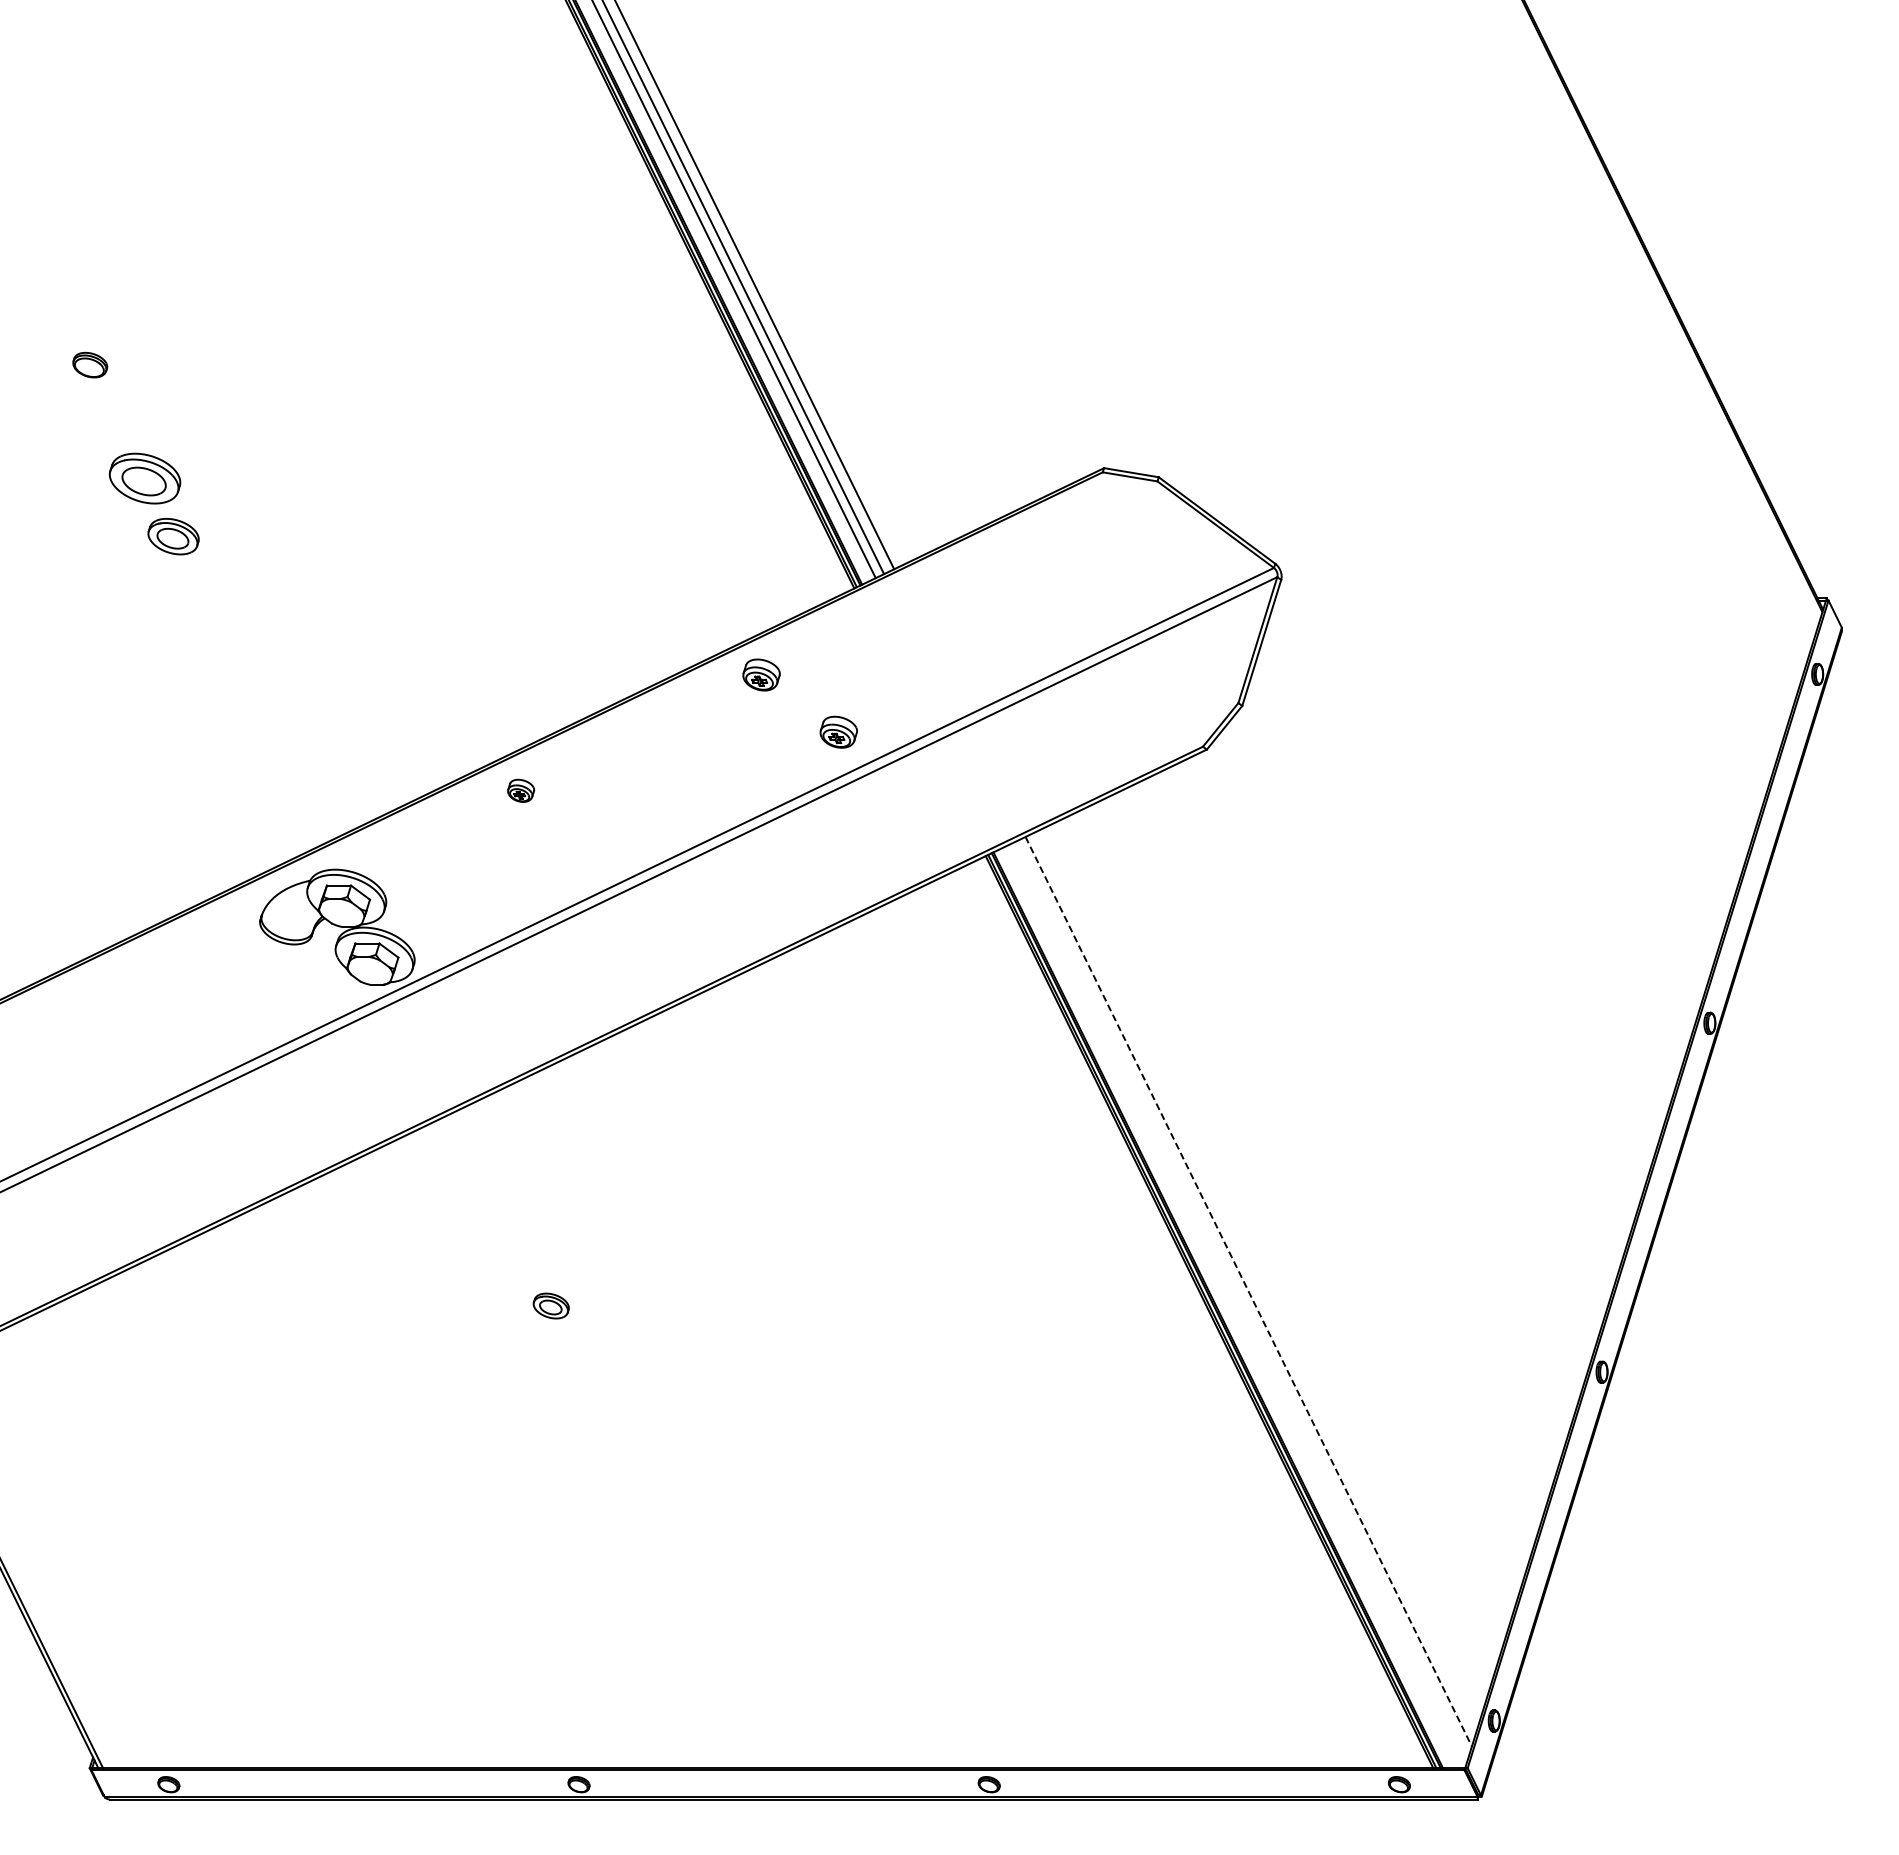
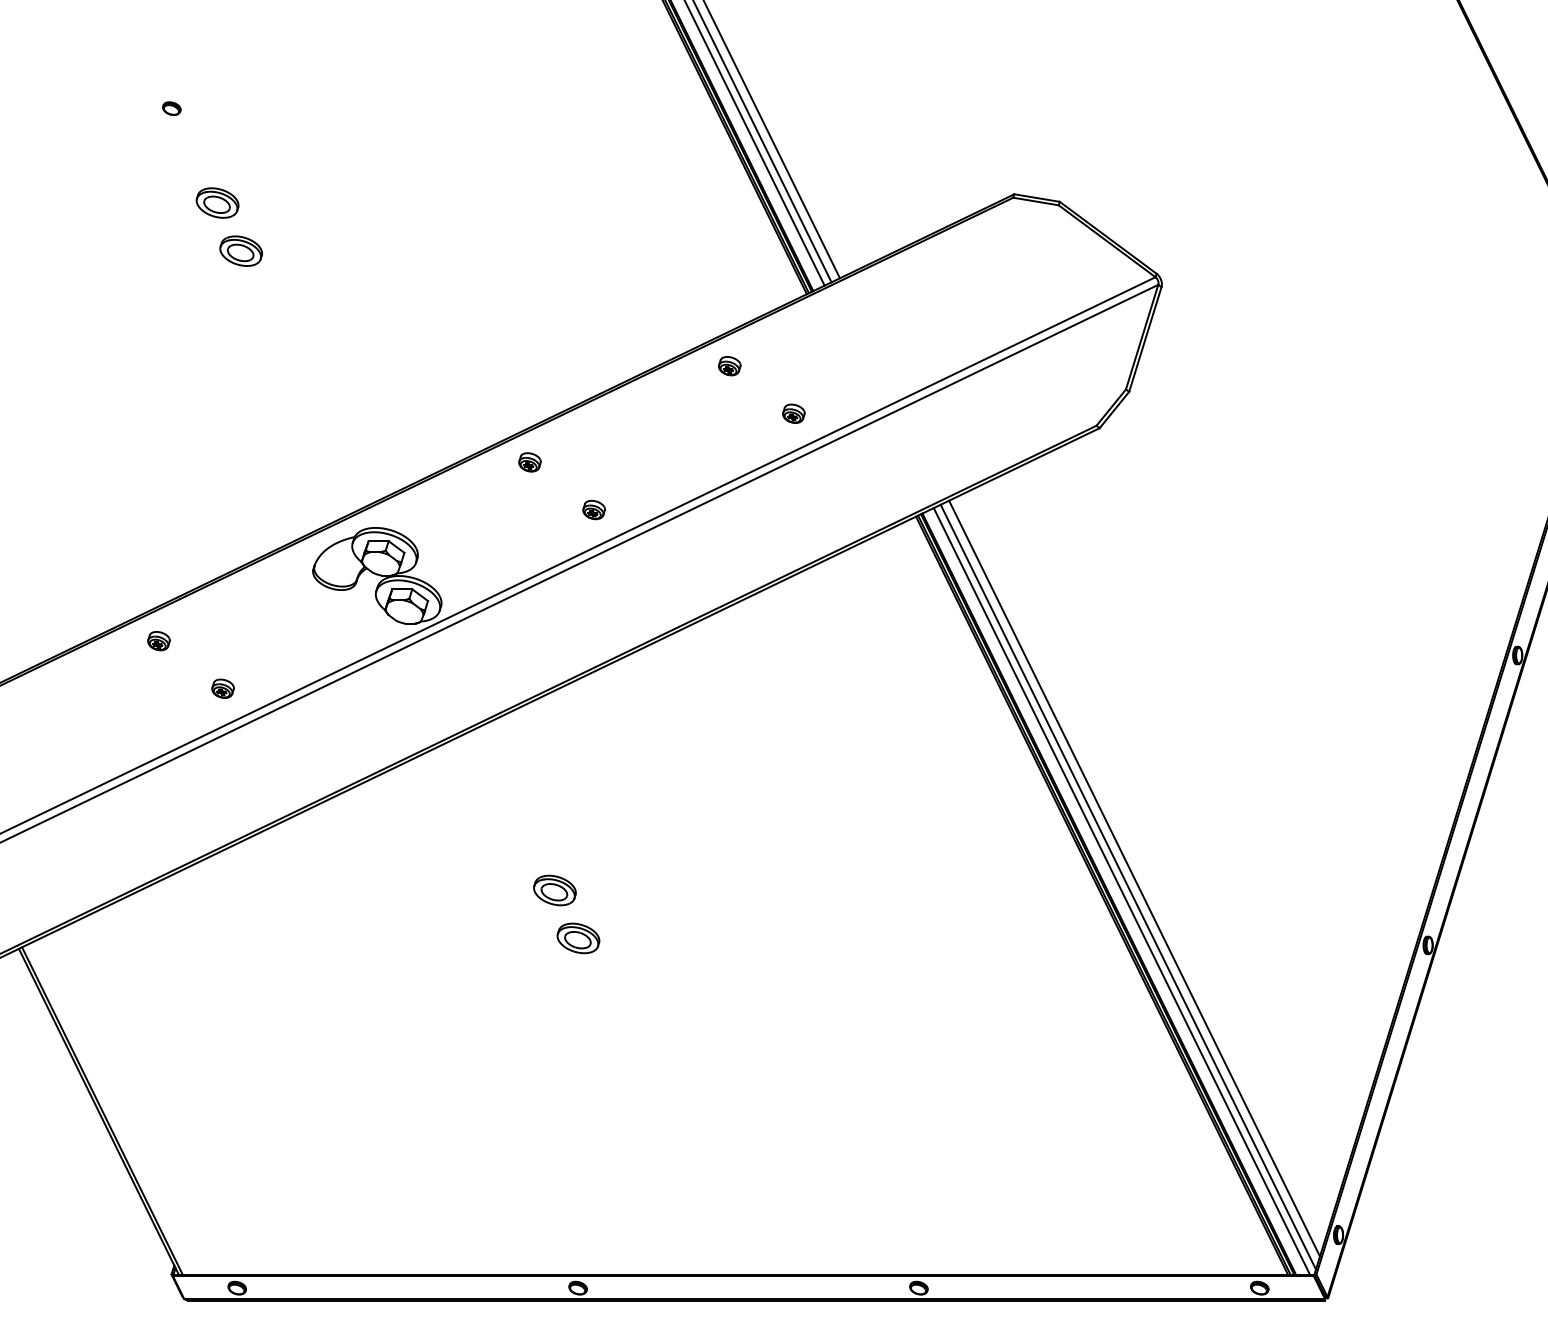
part: (89, 364) -> (171, 108), size x0.62
part: (145, 478) -> (217, 202), size x0.71
part: (761, 674) -> (729, 365), size x0.71
part: (838, 732) -> (793, 413), size x0.71
part: (598, 848) -> (594, 510), added
part: (74, 1005) -> (158, 640), added
part: (151, 1063) -> (222, 688), added
line: (1248, 1291) -> (1134, 878), dashed -> solid
line: (1241, 1301) -> (1128, 886), added
part: (551, 1305) -> (555, 890), size x1.43
line: (1233, 1306) -> (1121, 890), added
part: (579, 1363) -> (578, 938), added

